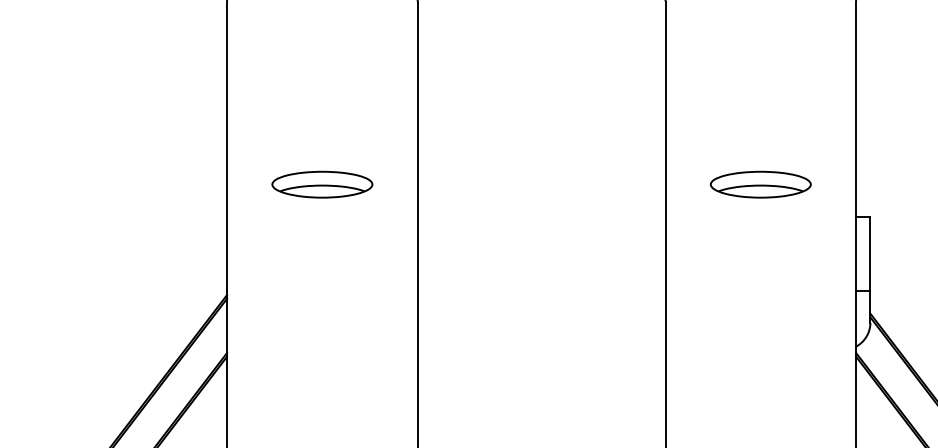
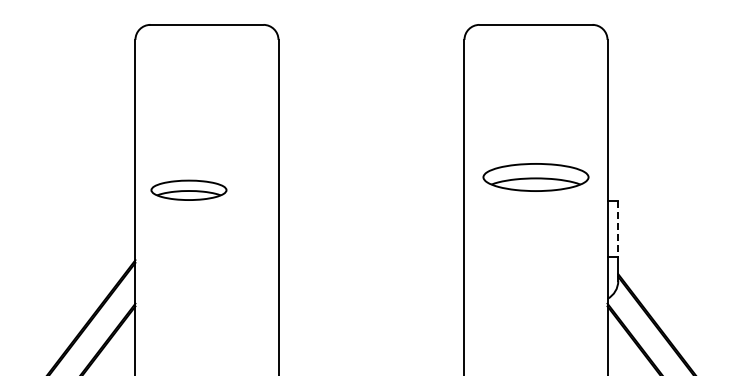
part: (321, 183) -> (188, 189), moved
part: (760, 183) -> (535, 176), size x1.4
line: (870, 254) -> (618, 229), solid -> dashed

